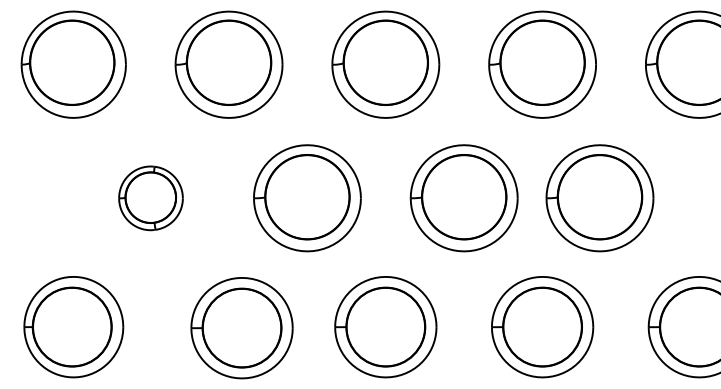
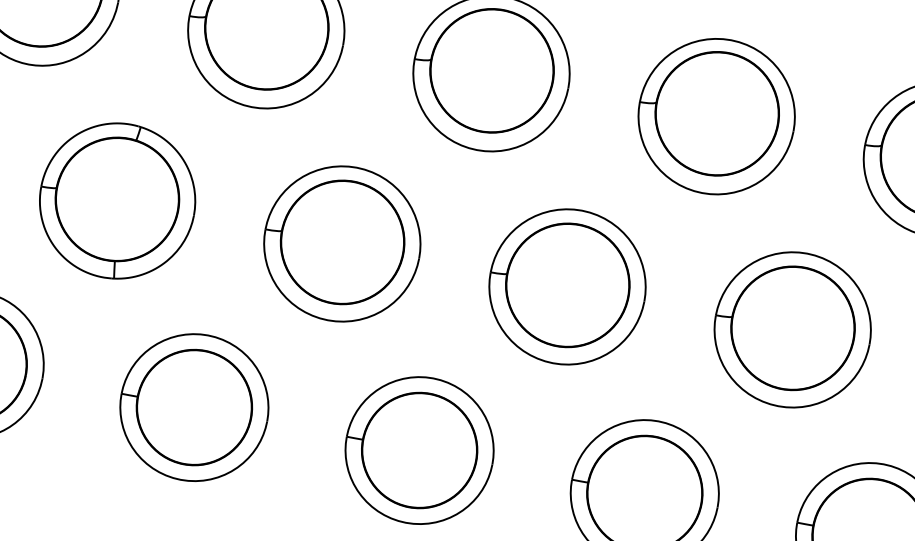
part: (150, 198) -> (116, 201), size x1.67
part: (599, 198) -> (791, 330), moved
part: (241, 328) -> (193, 407), moved

